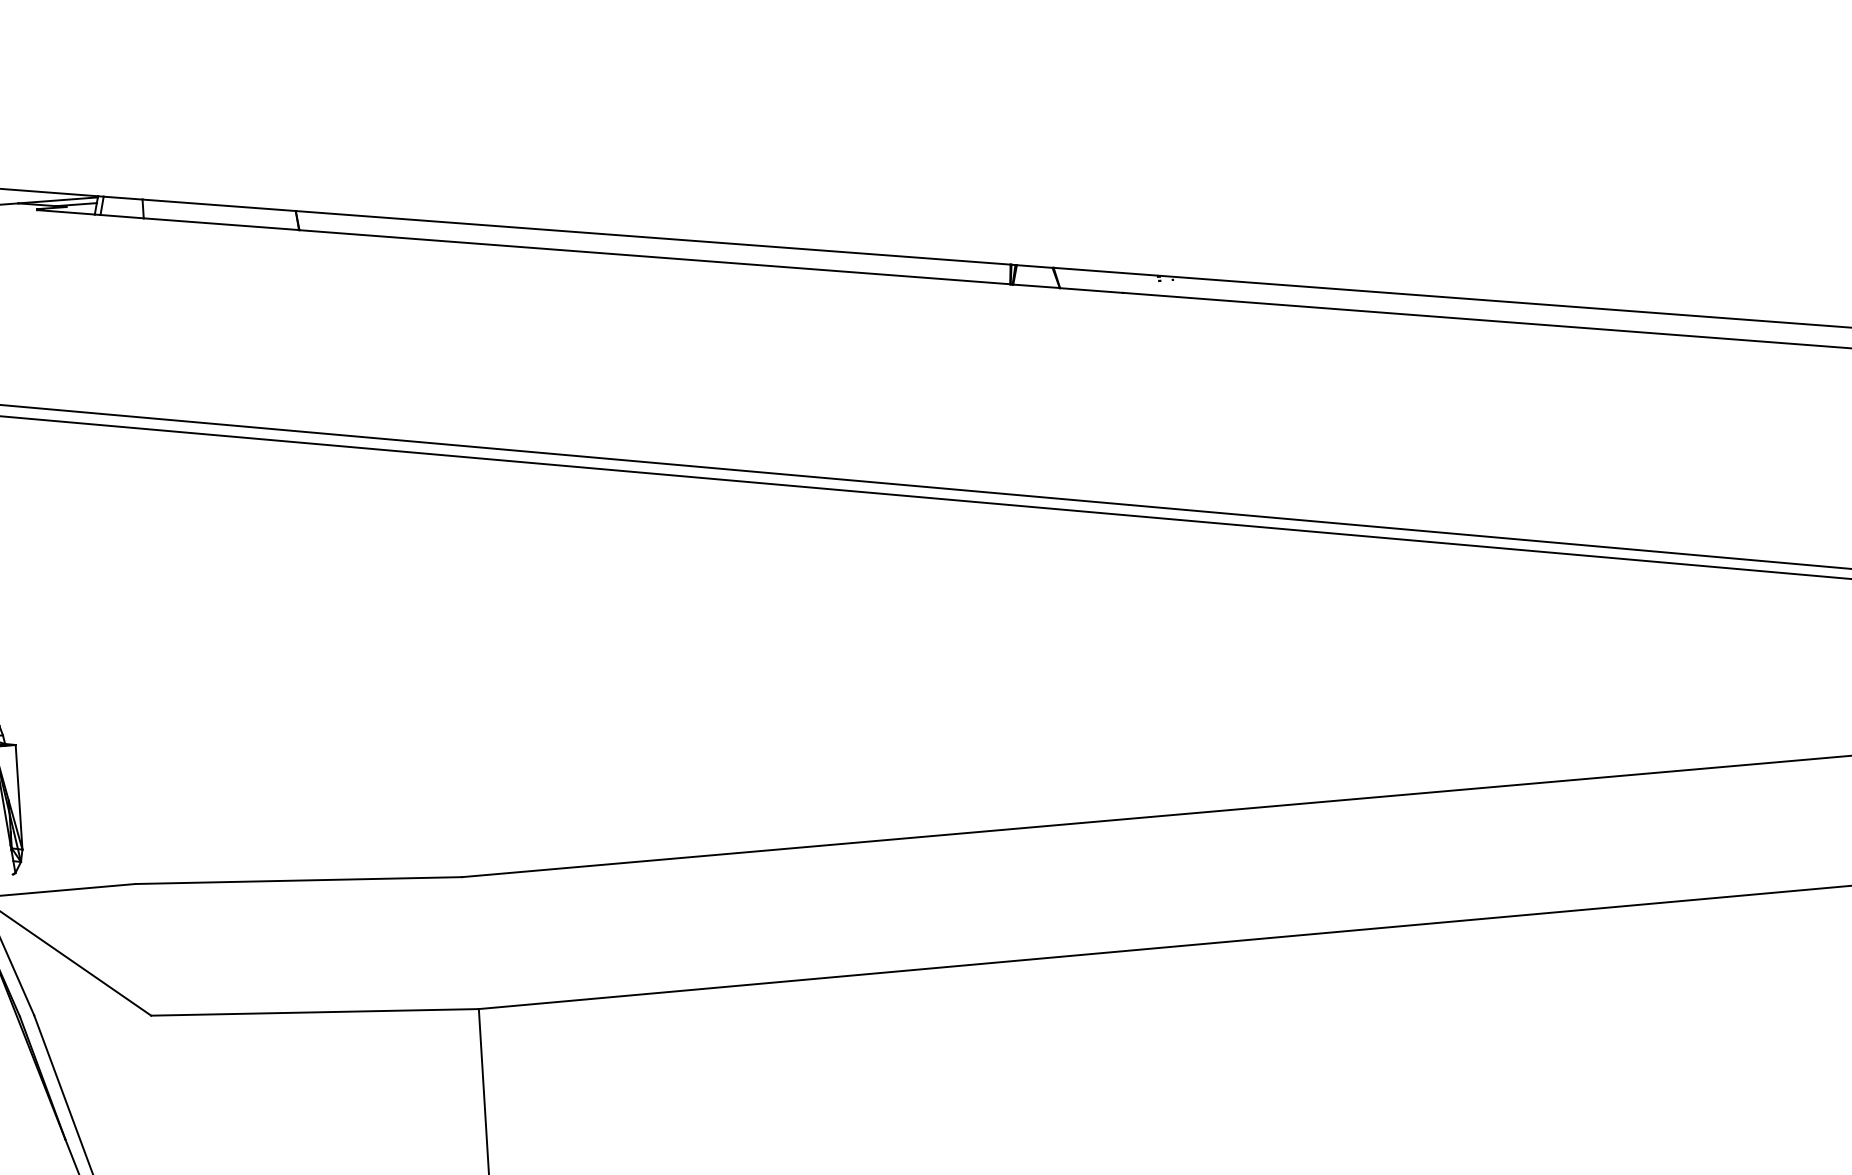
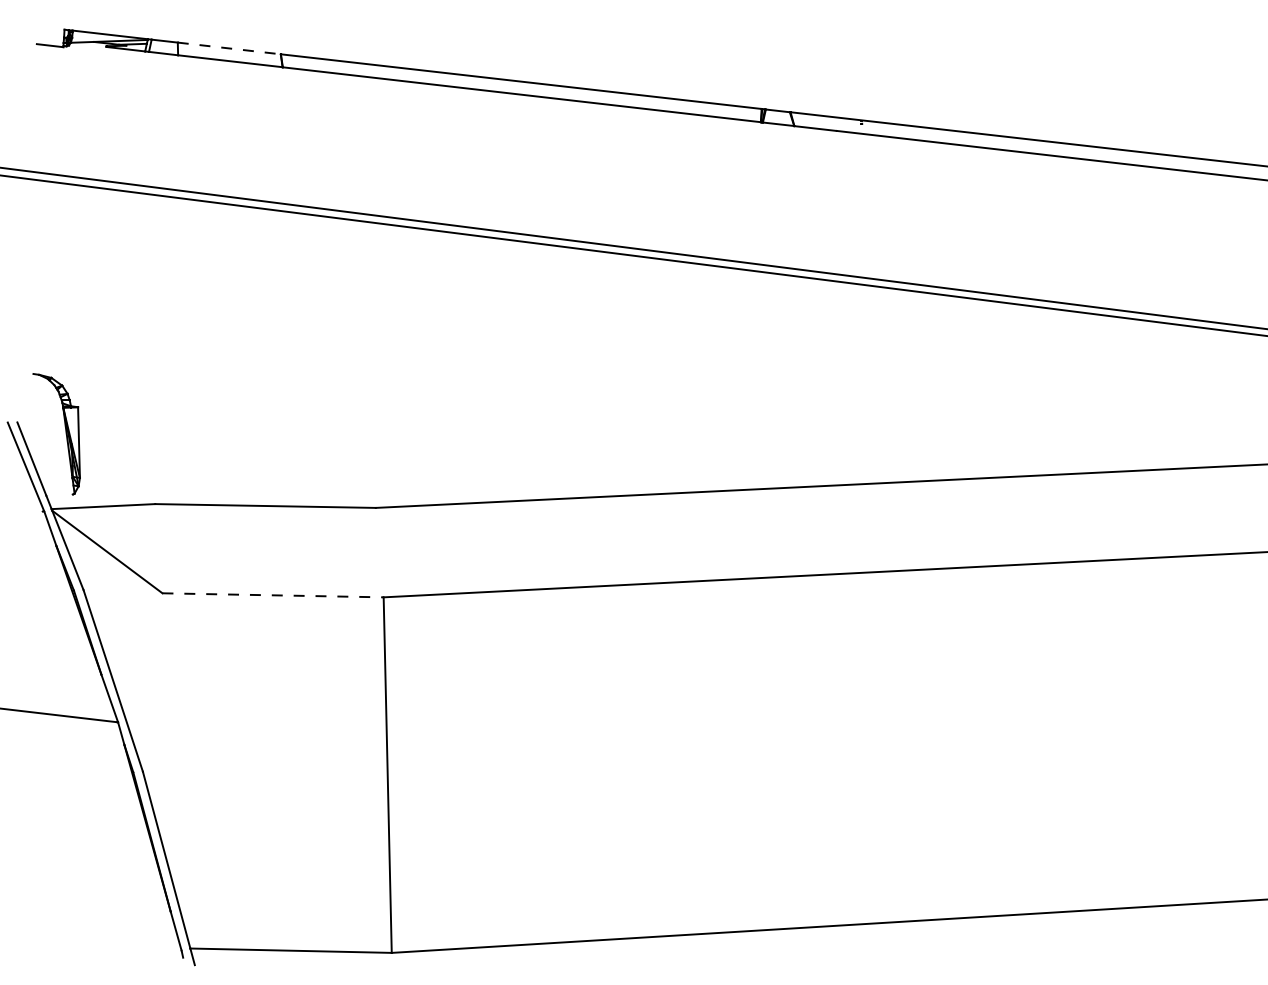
line: (219, 205) -> (229, 48), solid -> dashed
line: (315, 1012) -> (273, 595), solid -> dashed

